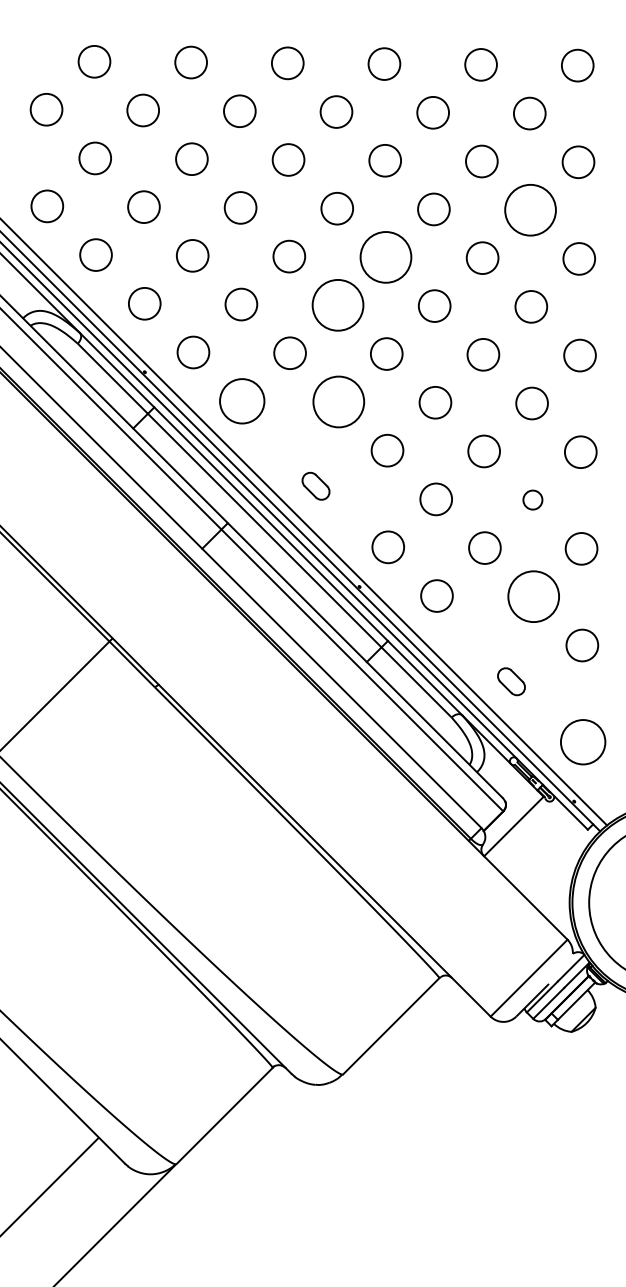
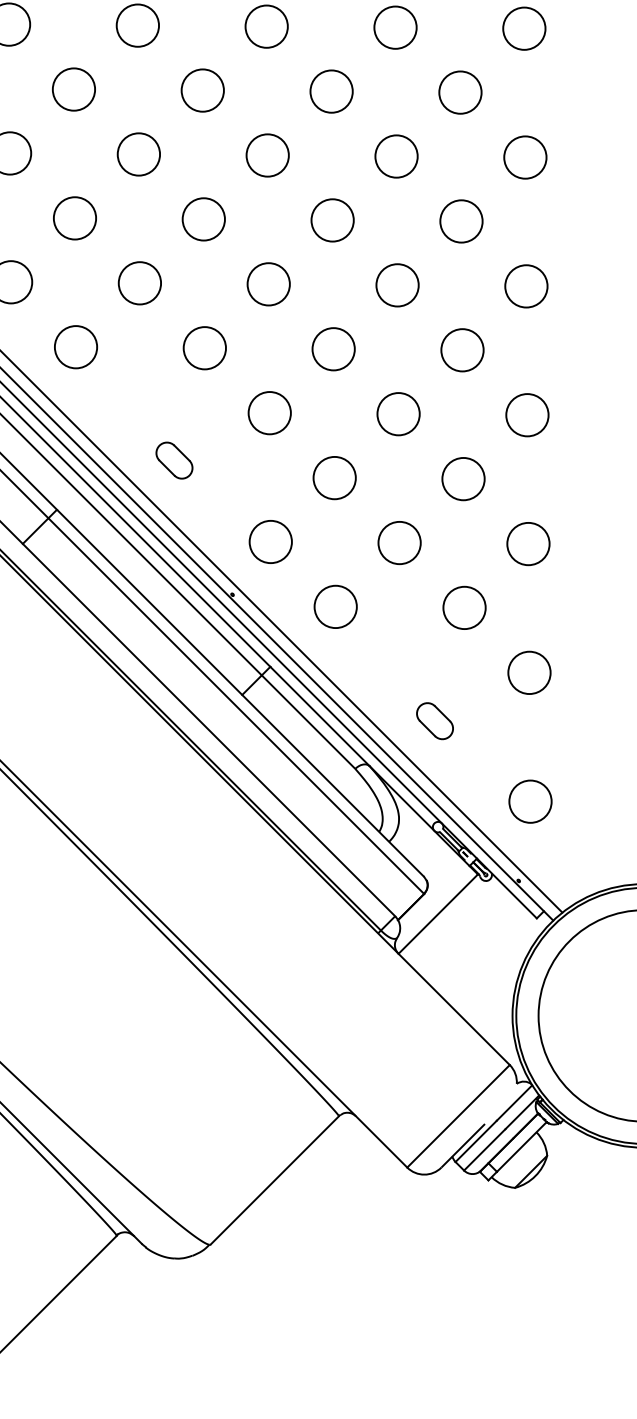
circle: (530, 210) -> (460, 92), size x0.62
circle: (385, 257) -> (267, 155), size x0.62
circle: (337, 305) -> (203, 219), size x0.62
circle: (241, 400) -> (75, 346), size x0.71
circle: (338, 401) -> (204, 347), size x0.62
circle: (532, 499) -> (463, 478), size x1.67
circle: (533, 596) -> (464, 607), size x0.62
circle: (582, 741) -> (529, 800), size x0.71

